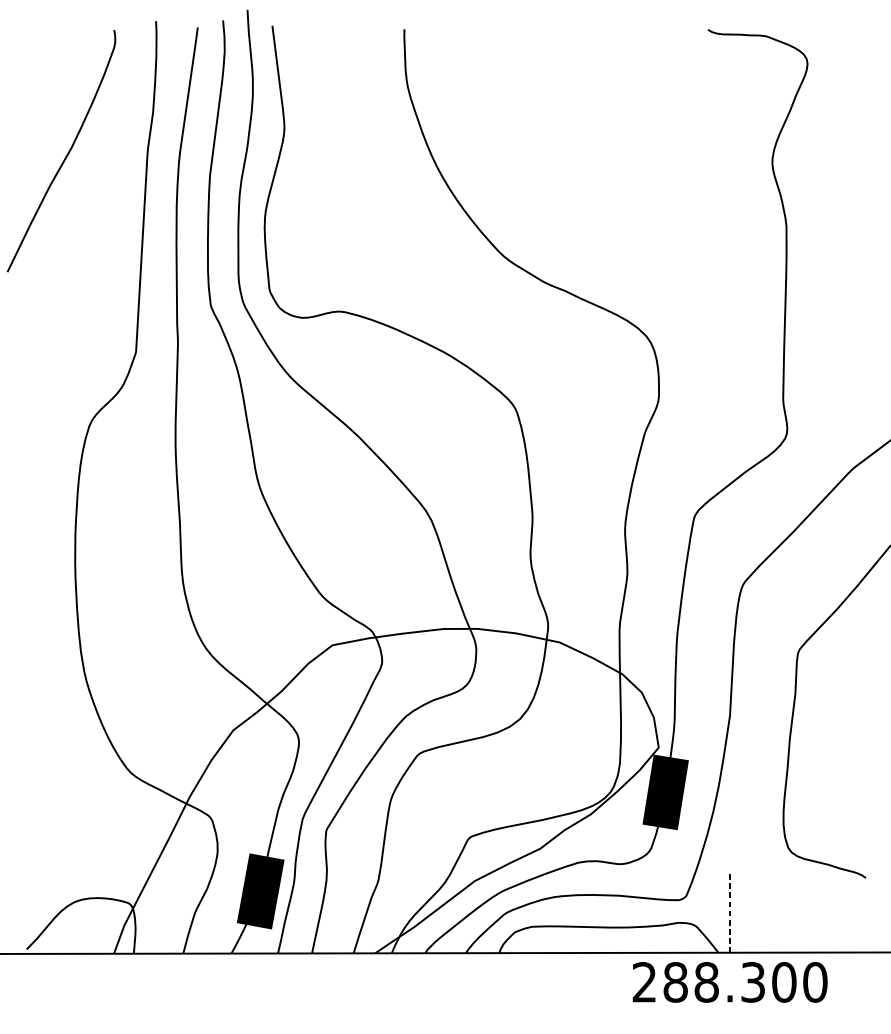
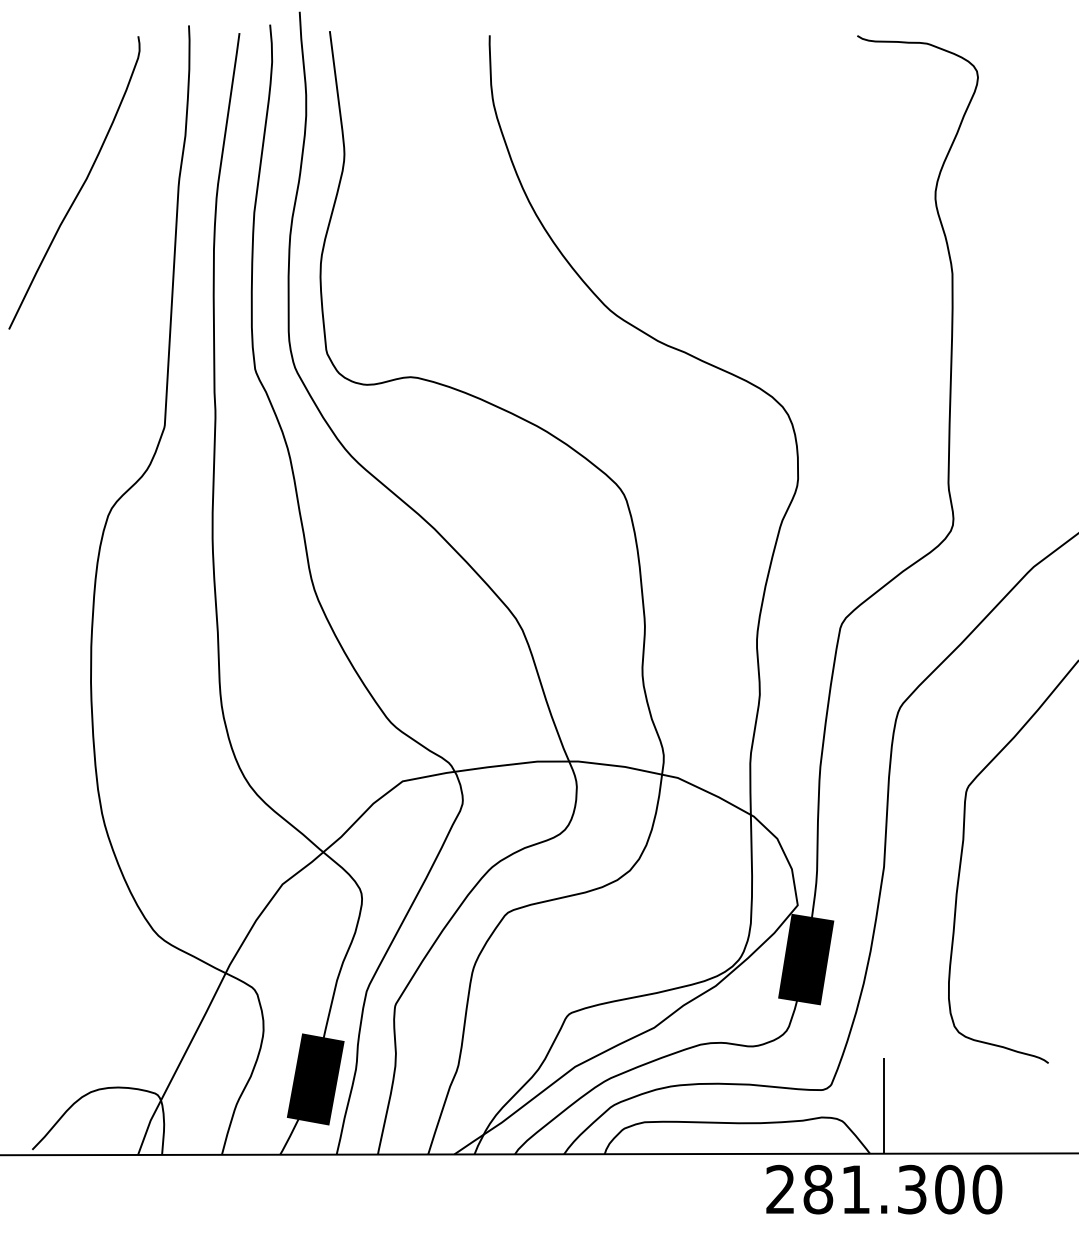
line: (730, 912) -> (884, 1105), dashed -> solid
text: (706, 982) -> (855, 1189), 288.300 -> 281.300

